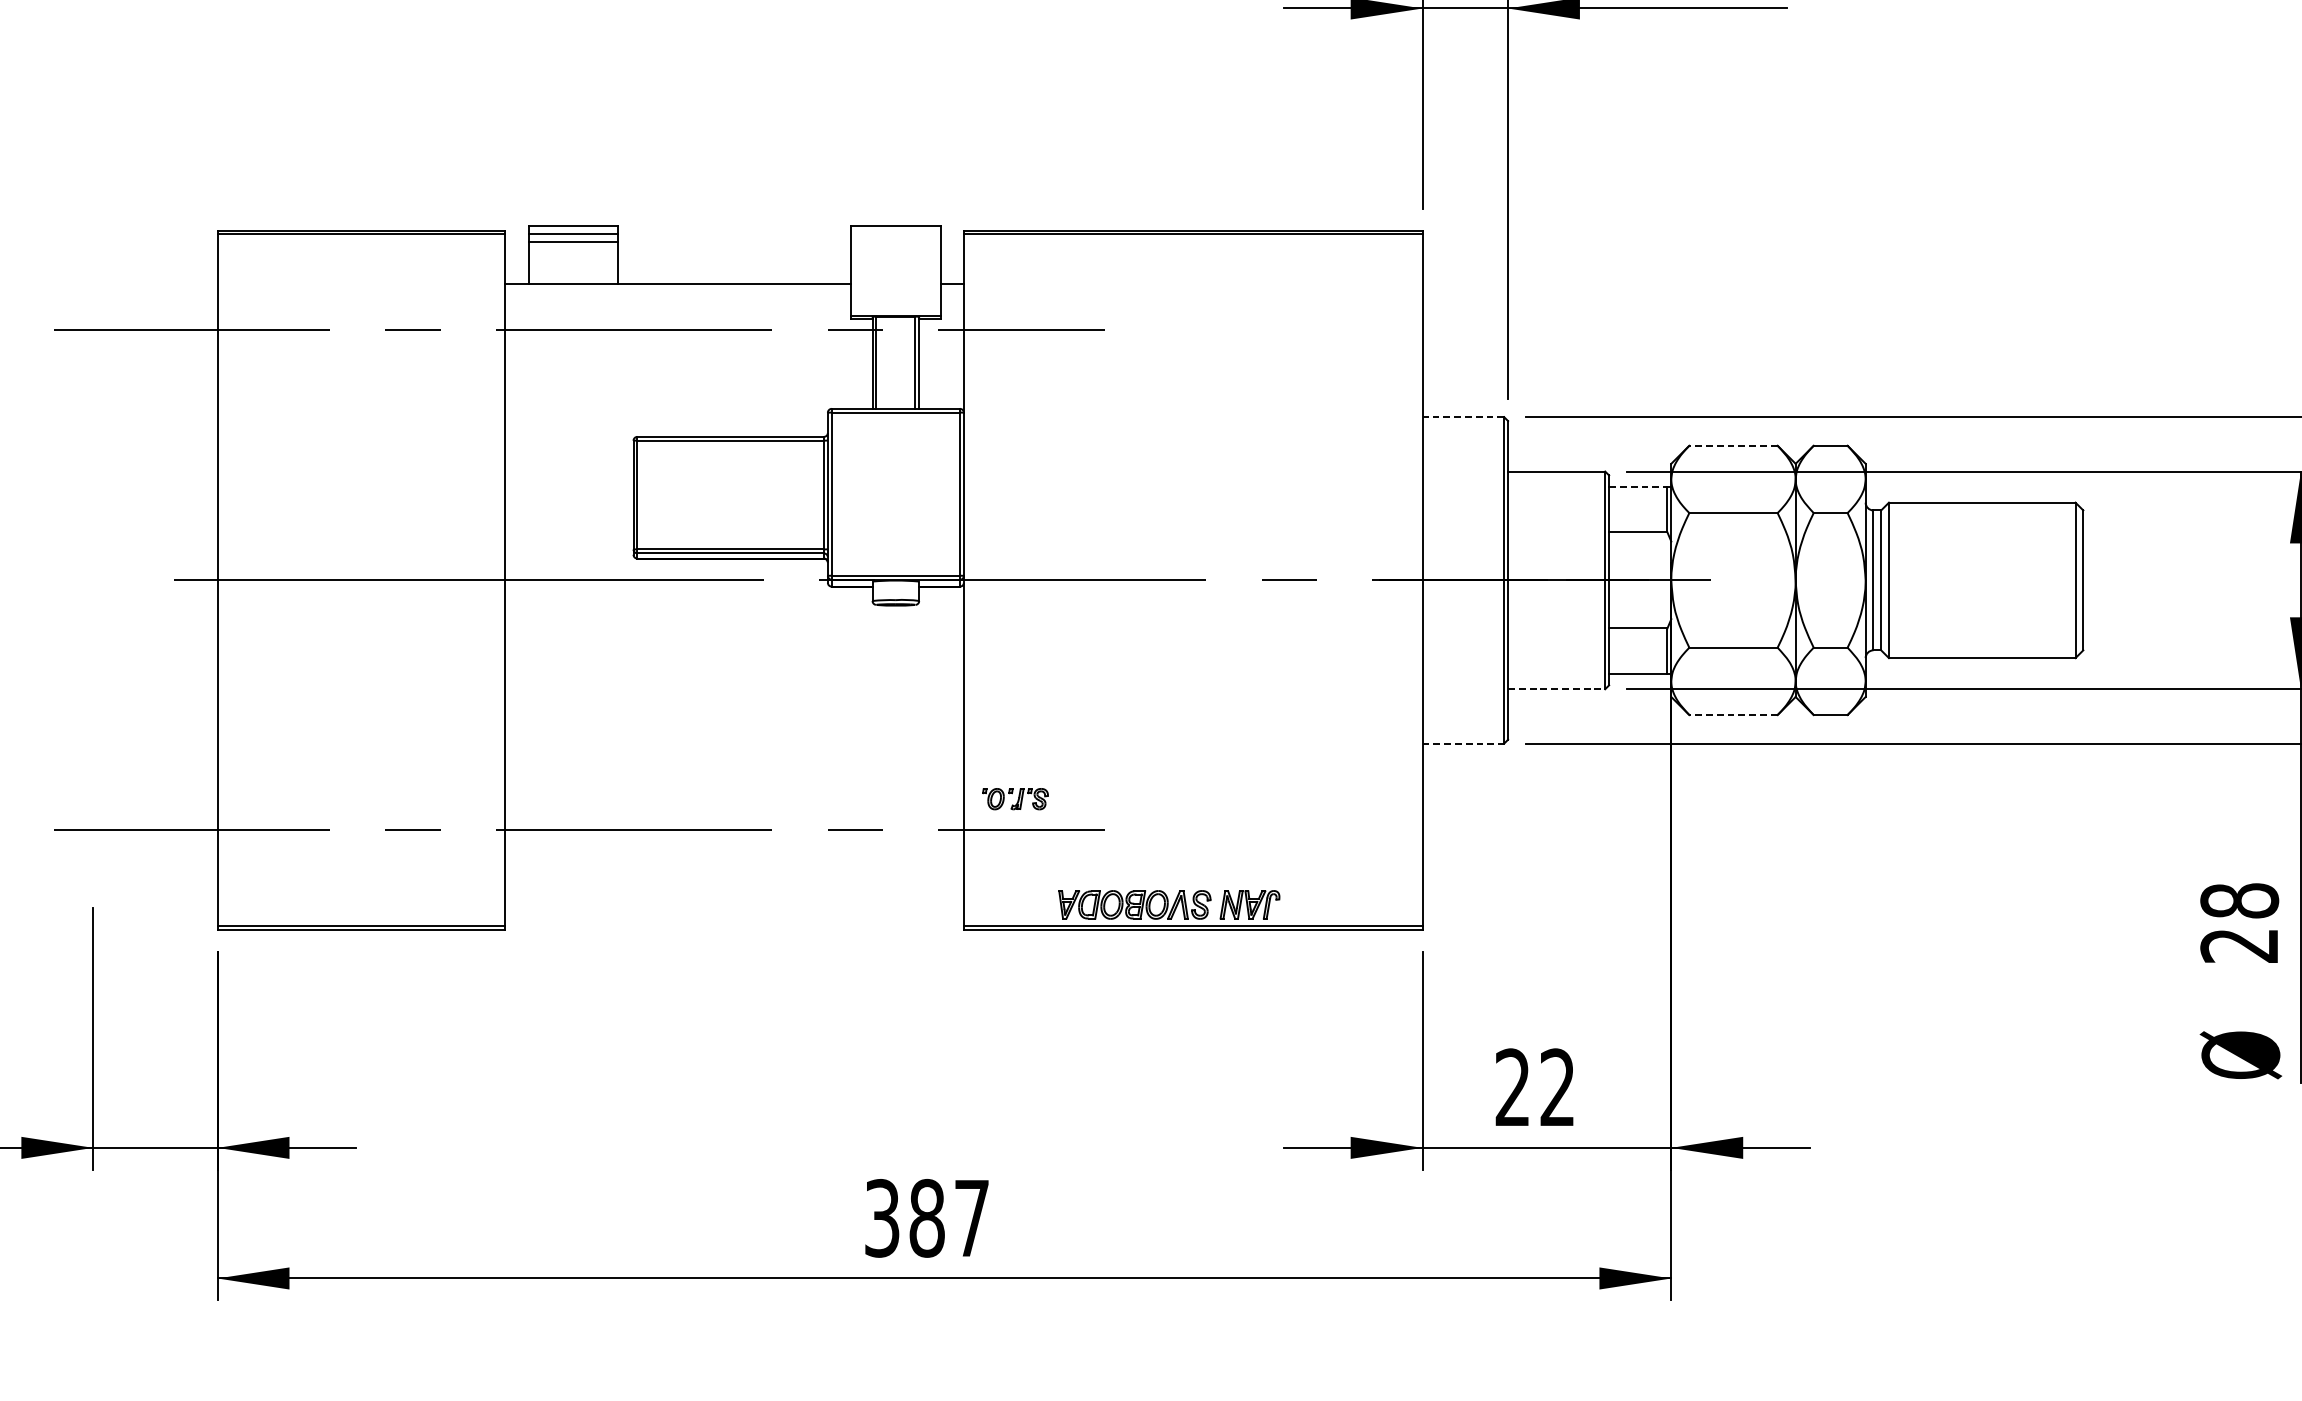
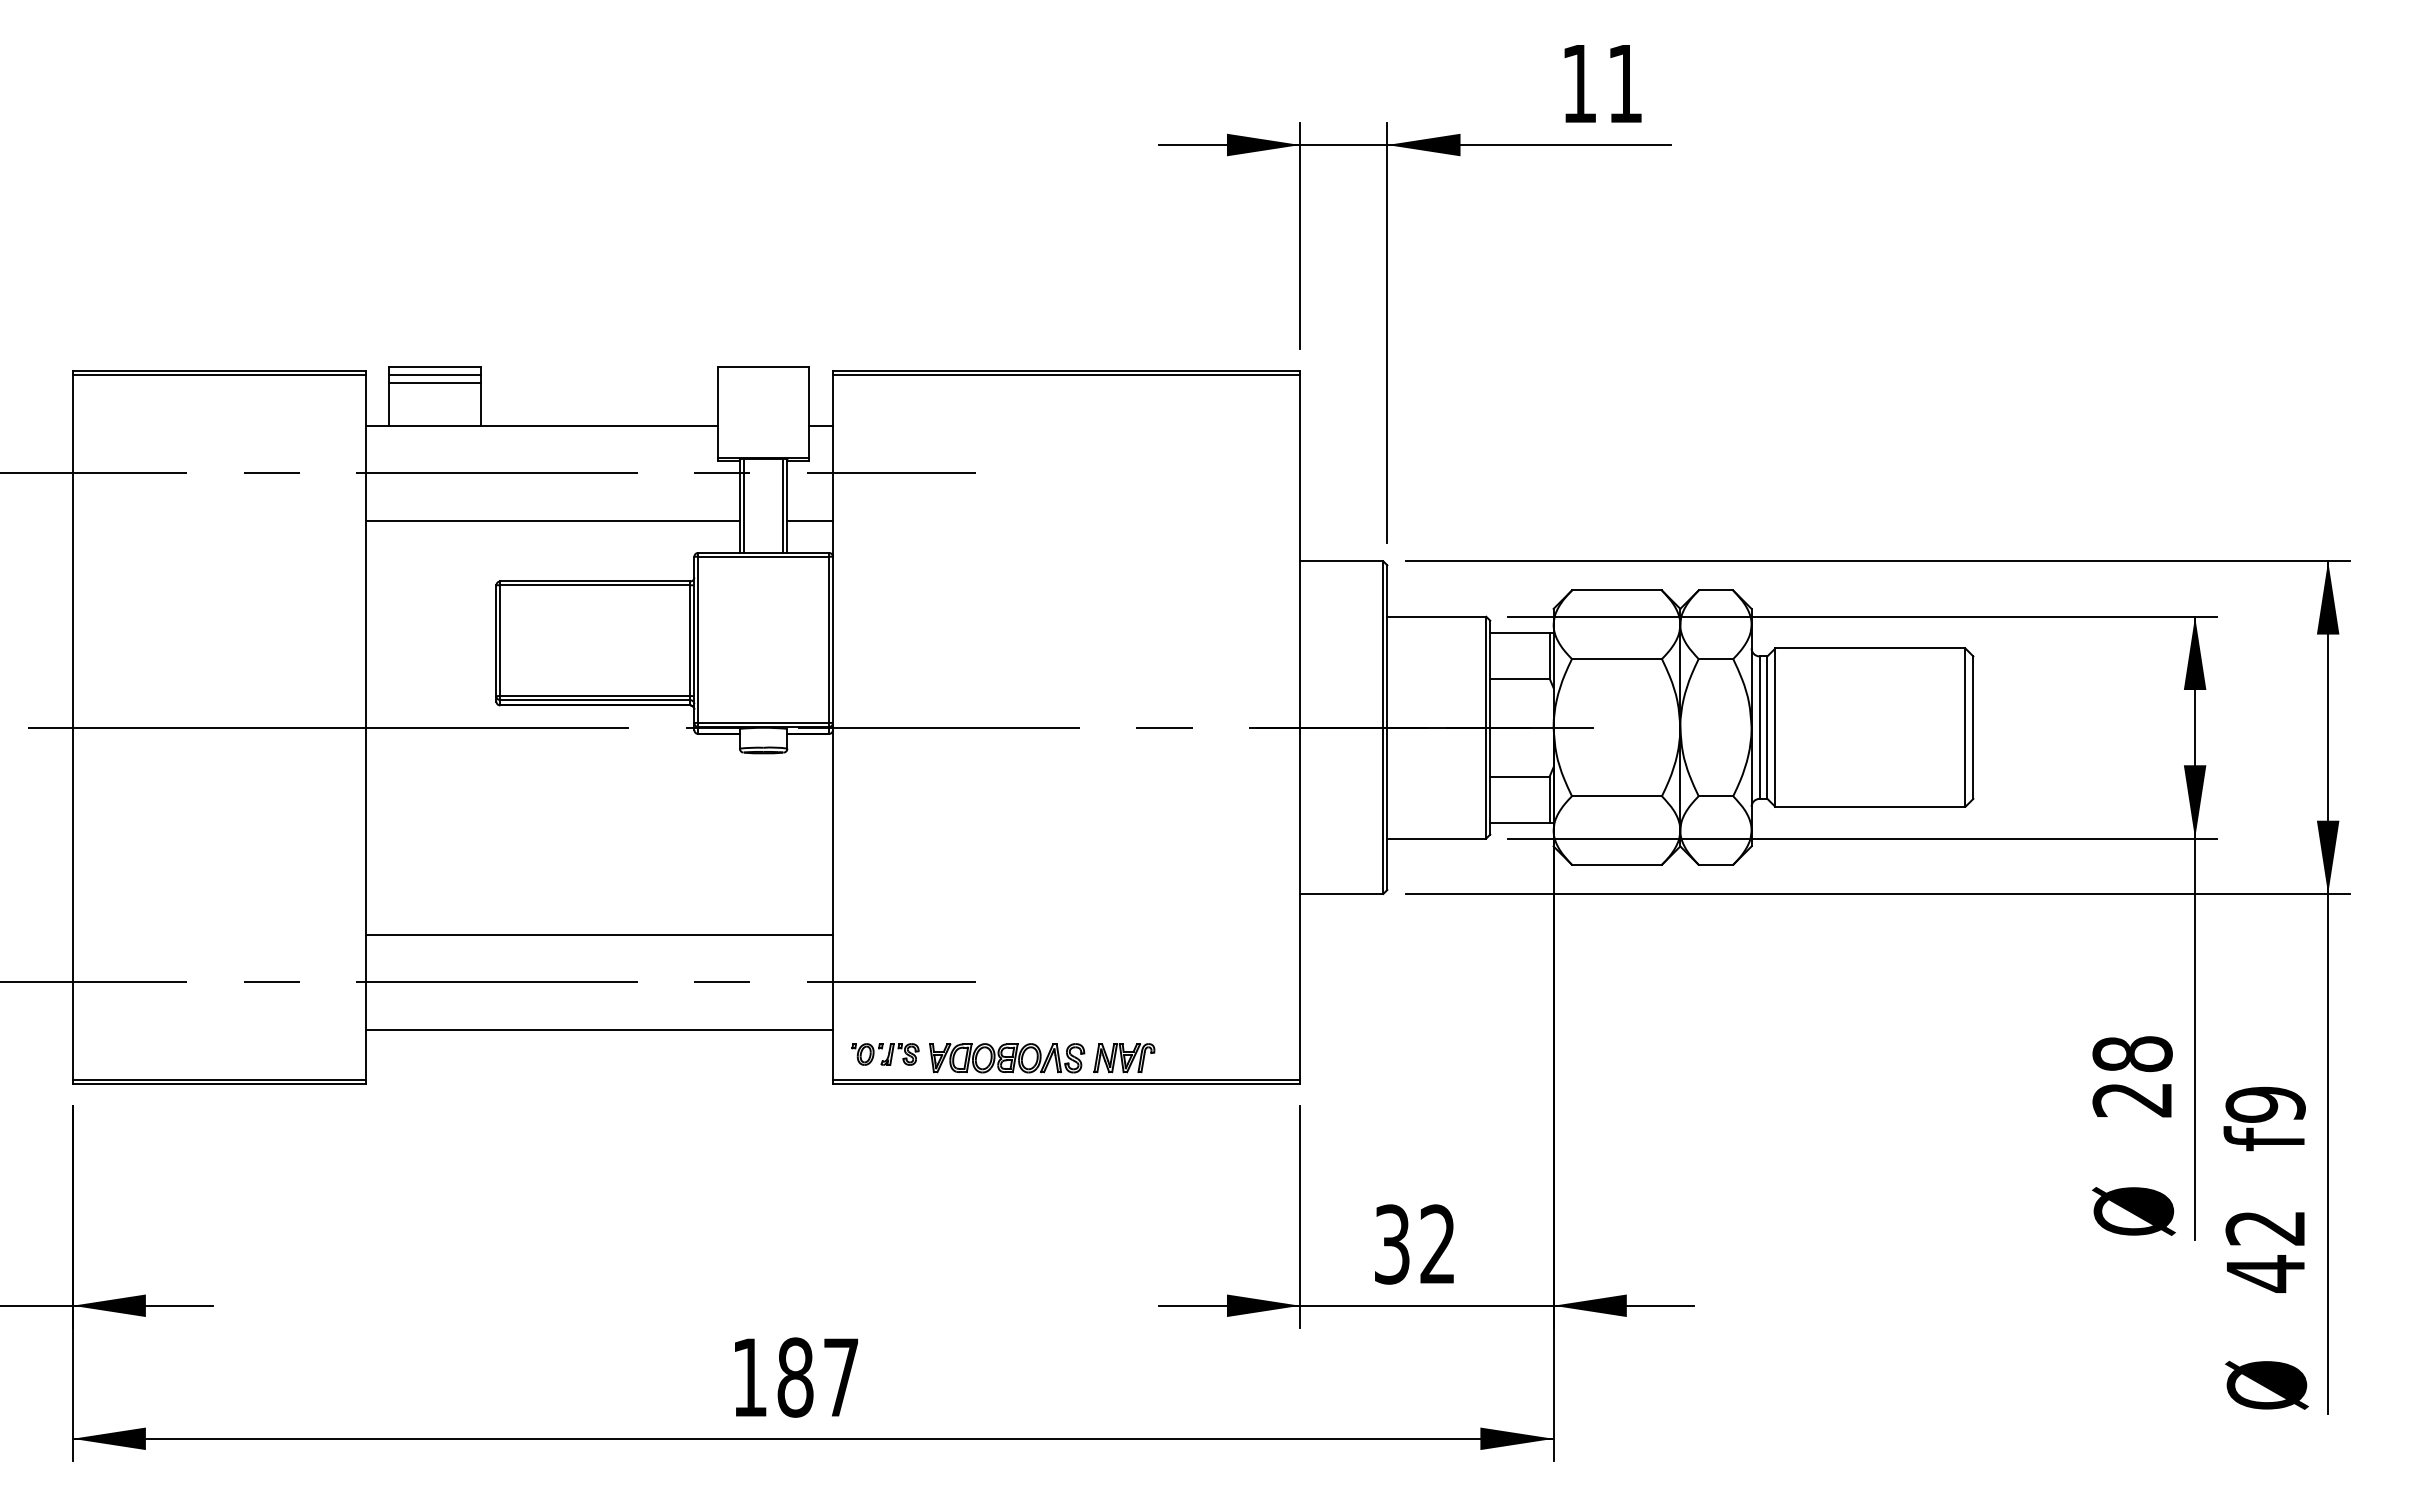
line: (688, 377) -> (552, 520), added
line: (940, 377) -> (809, 520), added
line: (1463, 417) -> (1341, 561), dashed -> solid
line: (1733, 445) -> (1616, 590), dashed -> solid
line: (1637, 486) -> (1519, 632), dashed -> solid
line: (1557, 689) -> (1437, 838), dashed -> solid
line: (1733, 714) -> (1616, 864), dashed -> solid
line: (1463, 743) -> (1341, 893), dashed -> solid
line: (733, 783) -> (598, 934), added
part: (1015, 799) -> (885, 1054), moved
line: (733, 876) -> (598, 1029), added
text: (1512, 1087) -> (1391, 1244), 22 -> 32
text: (881, 1218) -> (749, 1377), 387 -> 187

